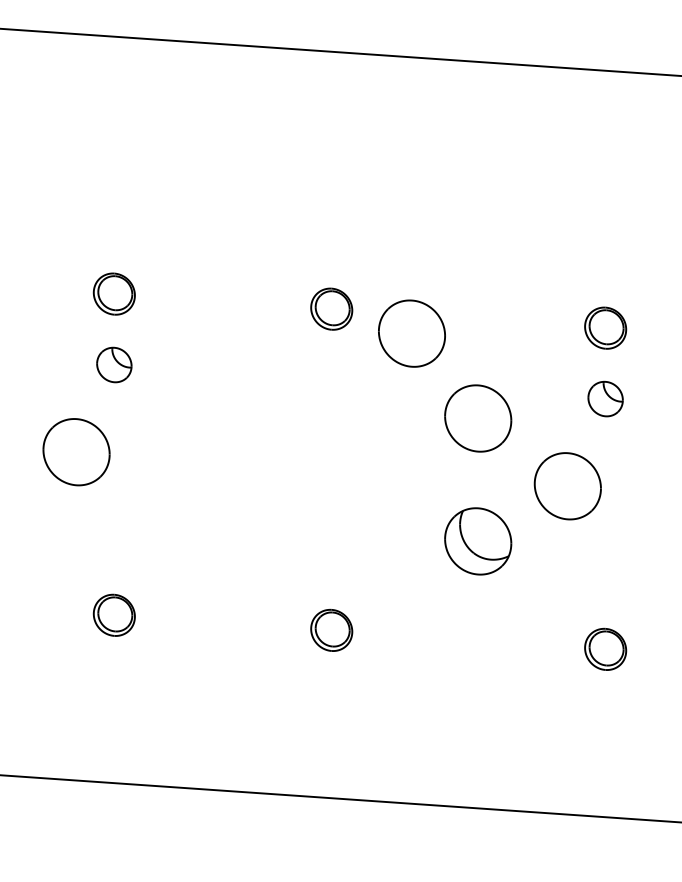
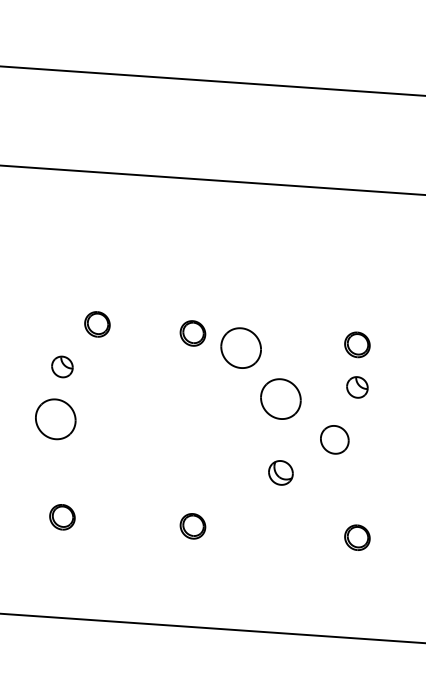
part: (114, 294) -> (97, 324), moved
part: (76, 452) -> (55, 419), moved
part: (567, 485) -> (334, 439), size x0.7
part: (477, 540) -> (280, 472), size x0.6

